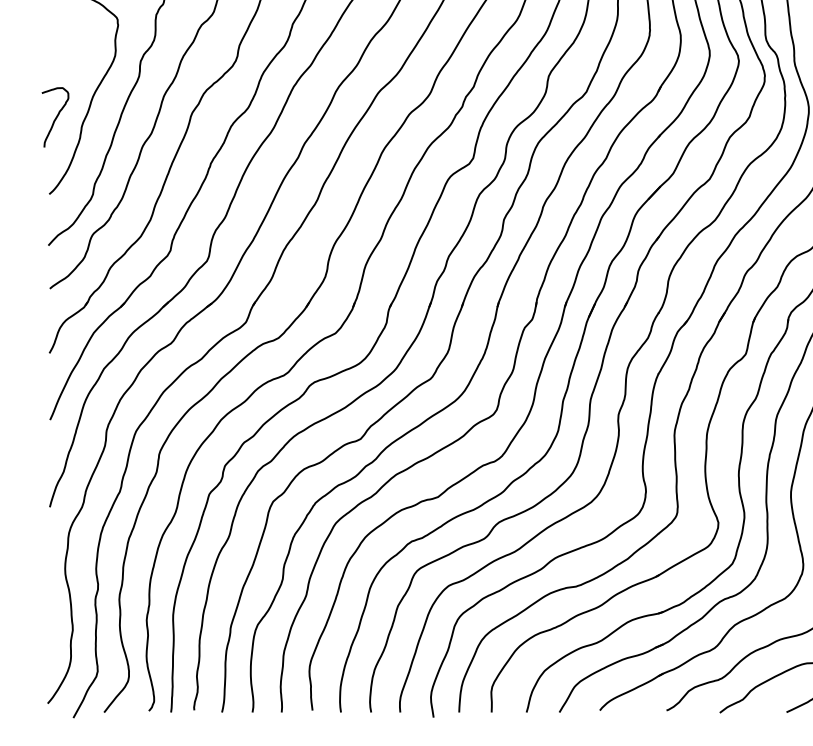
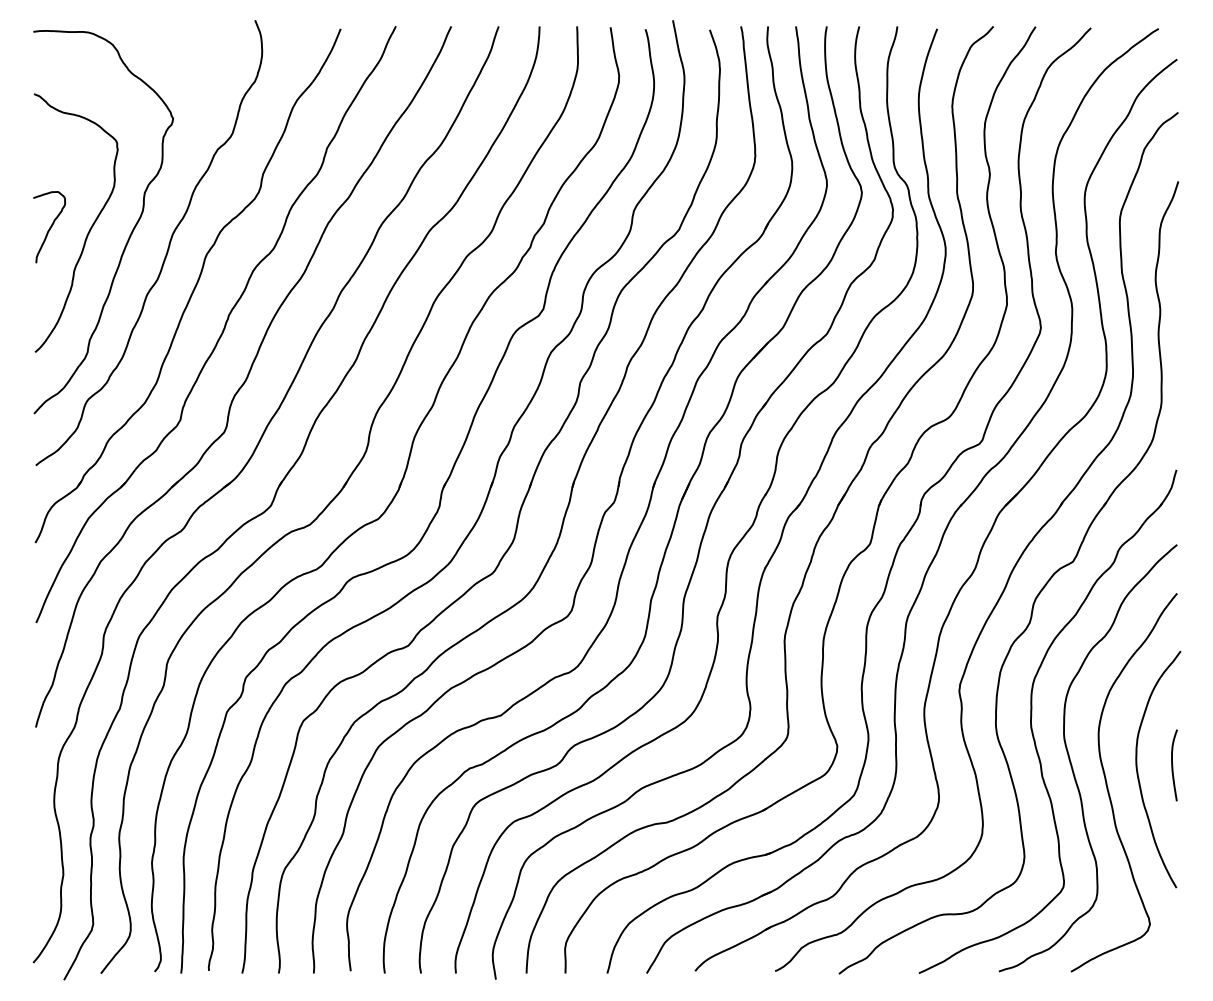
curve: (55, 117) -> (49, 227), moved

